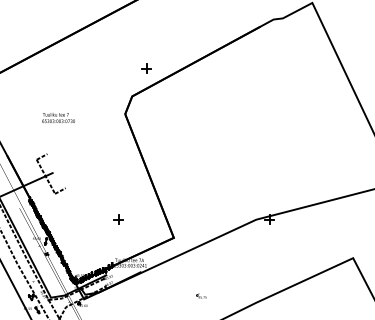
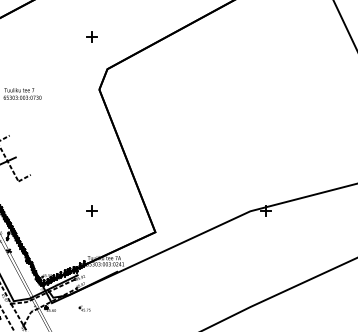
part: (146, 68) -> (91, 36), moved
part: (201, 295) -> (84, 307), moved

